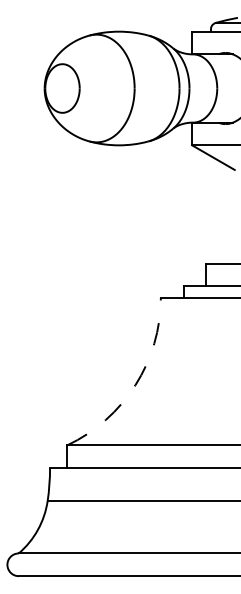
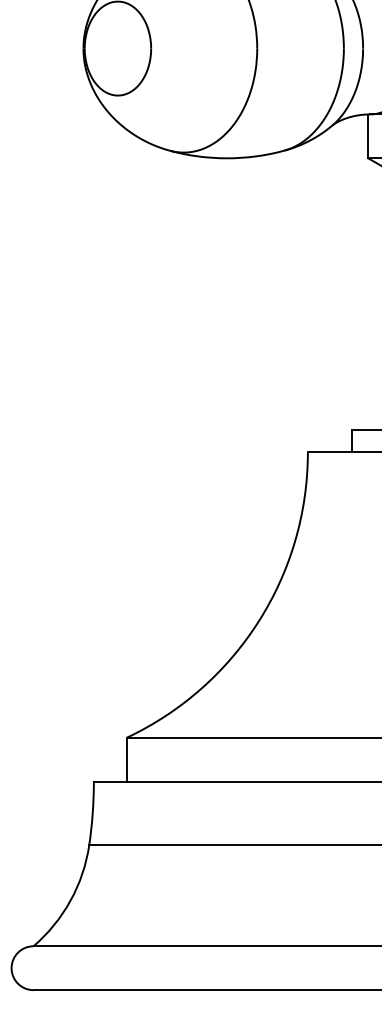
arc: (135, 385) -> (258, 621), dashed -> solid

